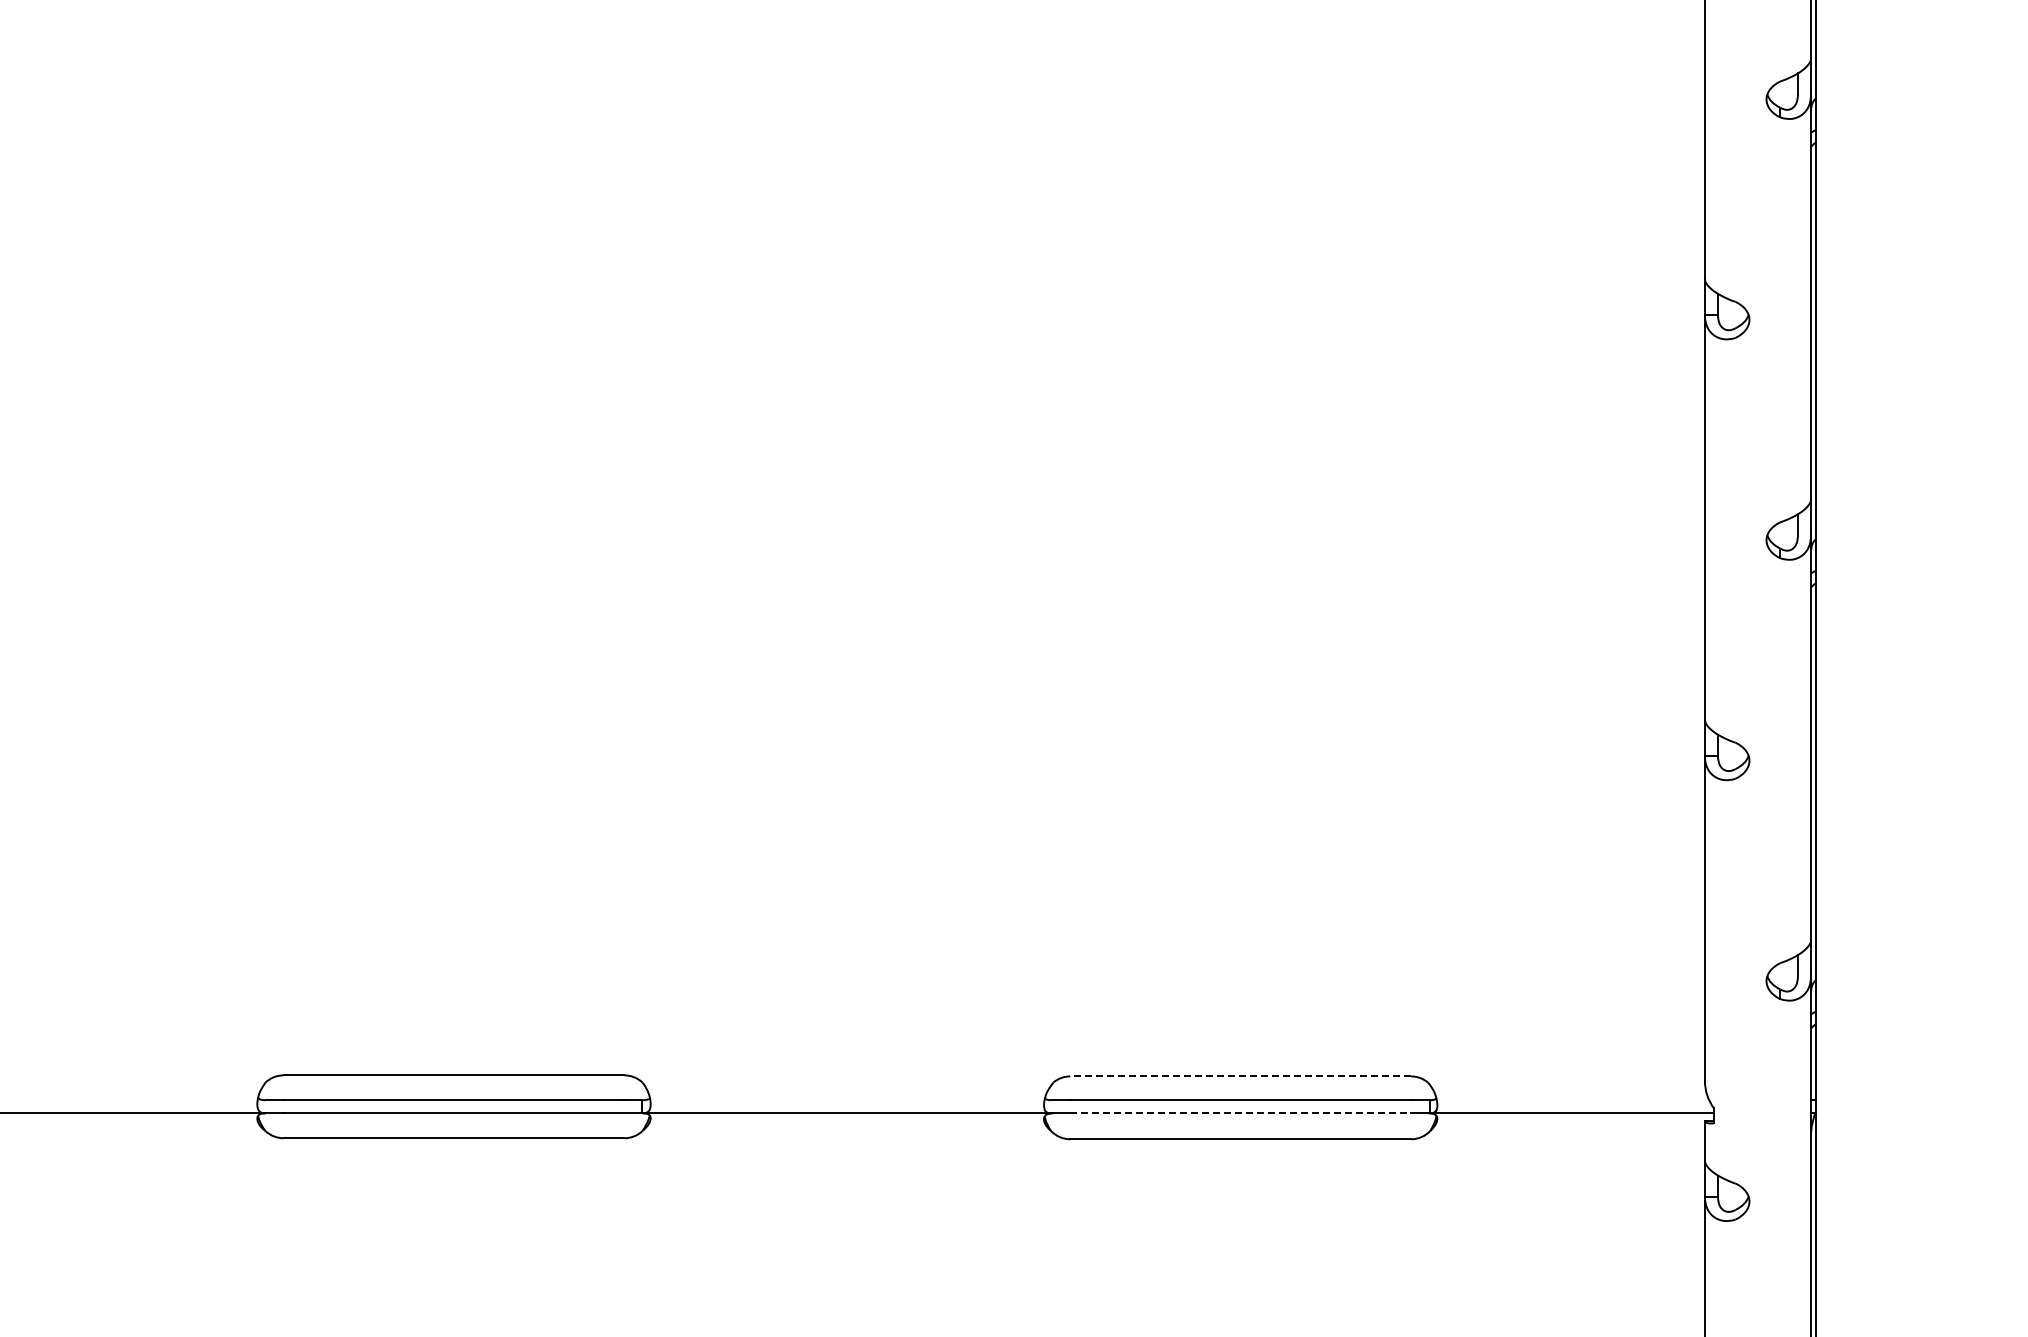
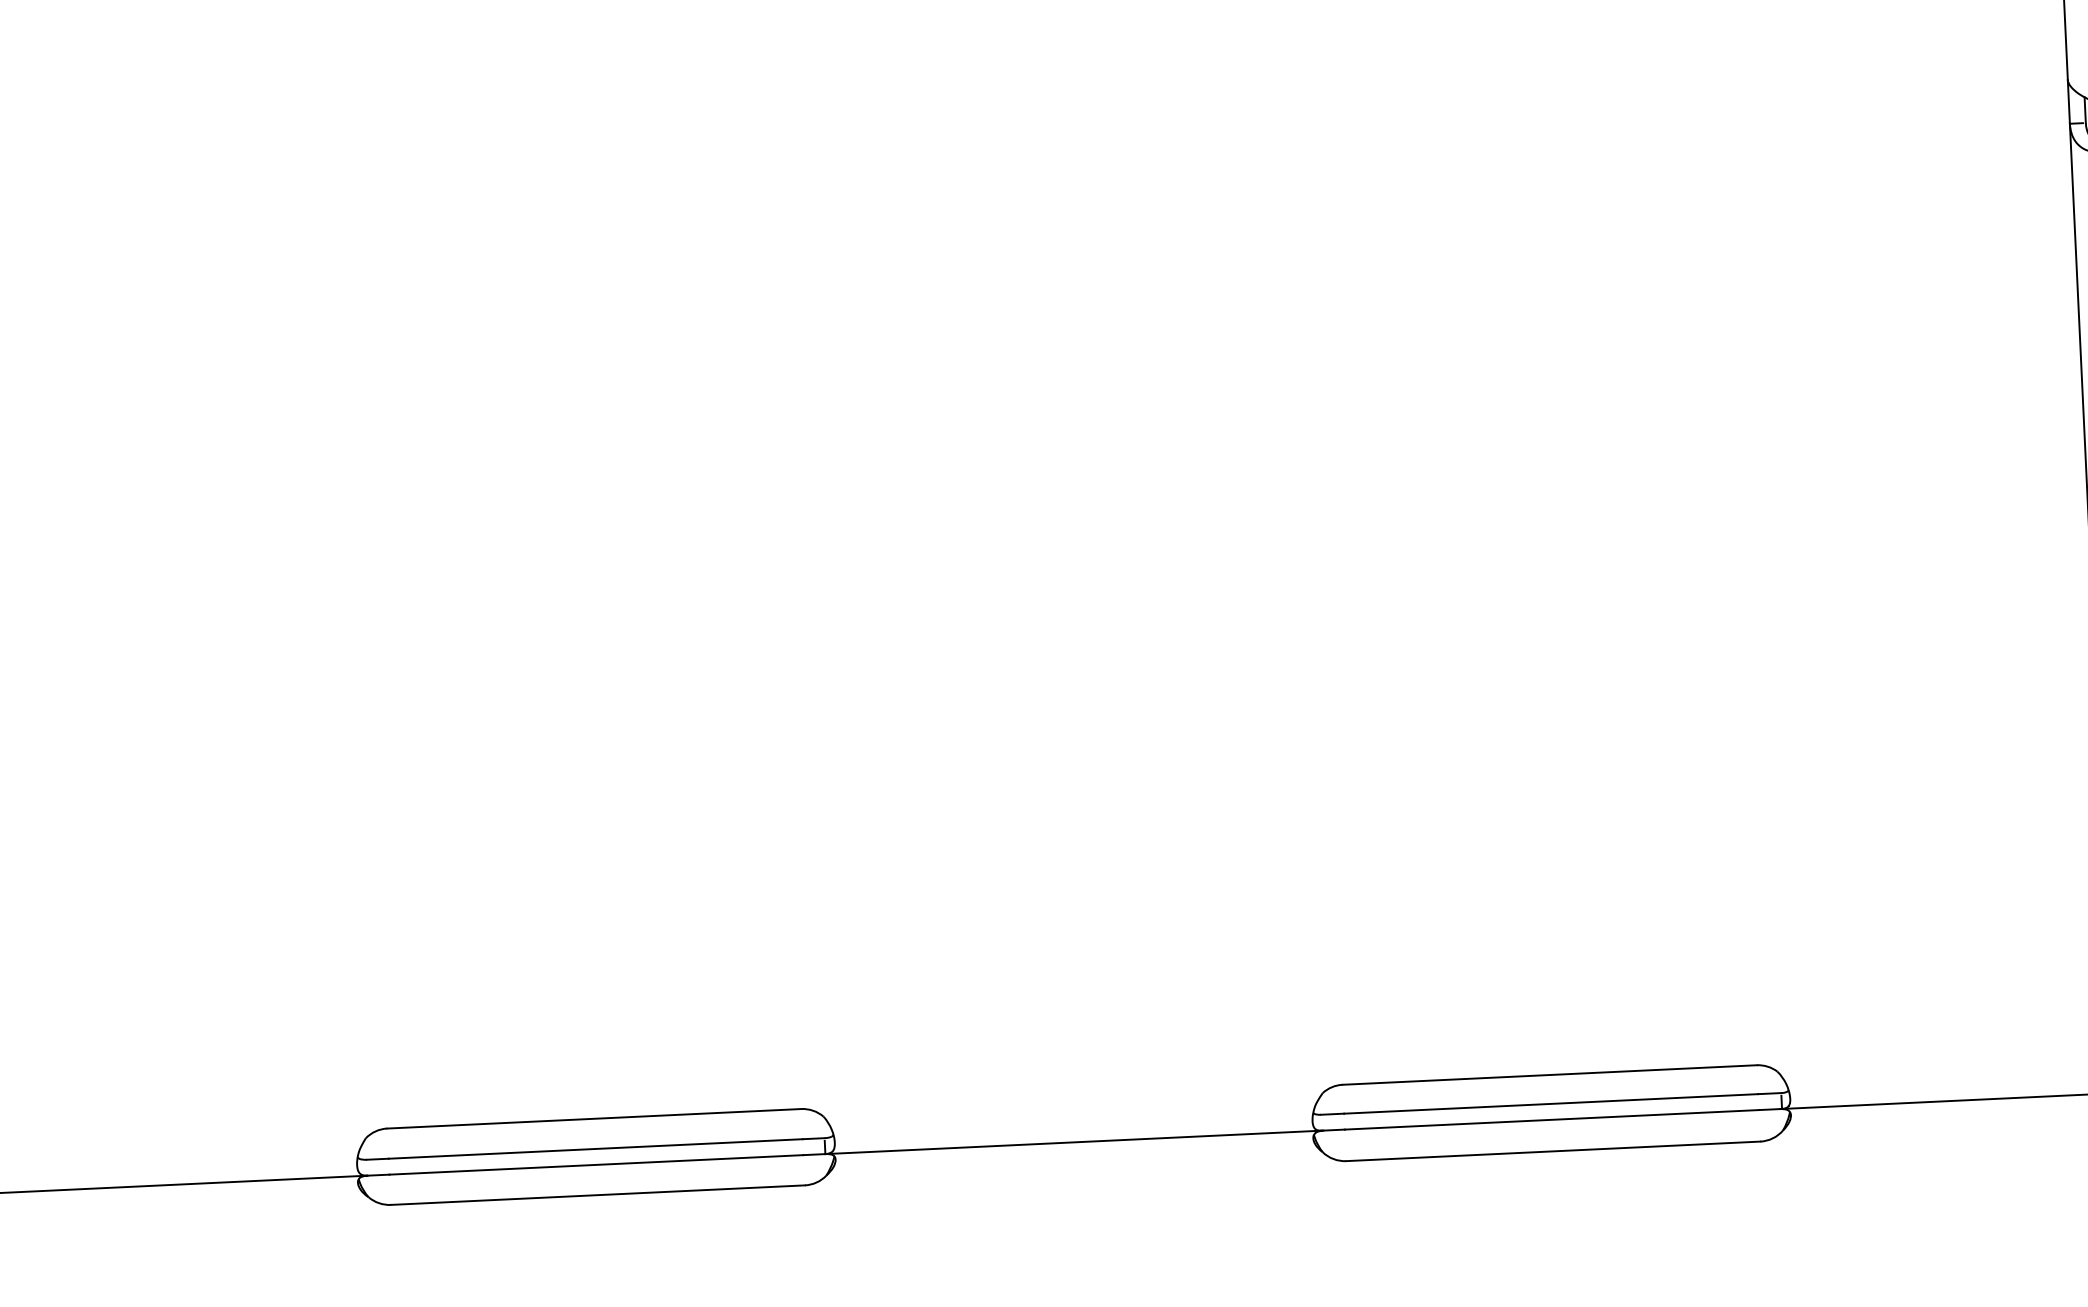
line: (1240, 1076) -> (1549, 1075), dashed -> solid
line: (1241, 1113) -> (1552, 1120), dashed -> solid

